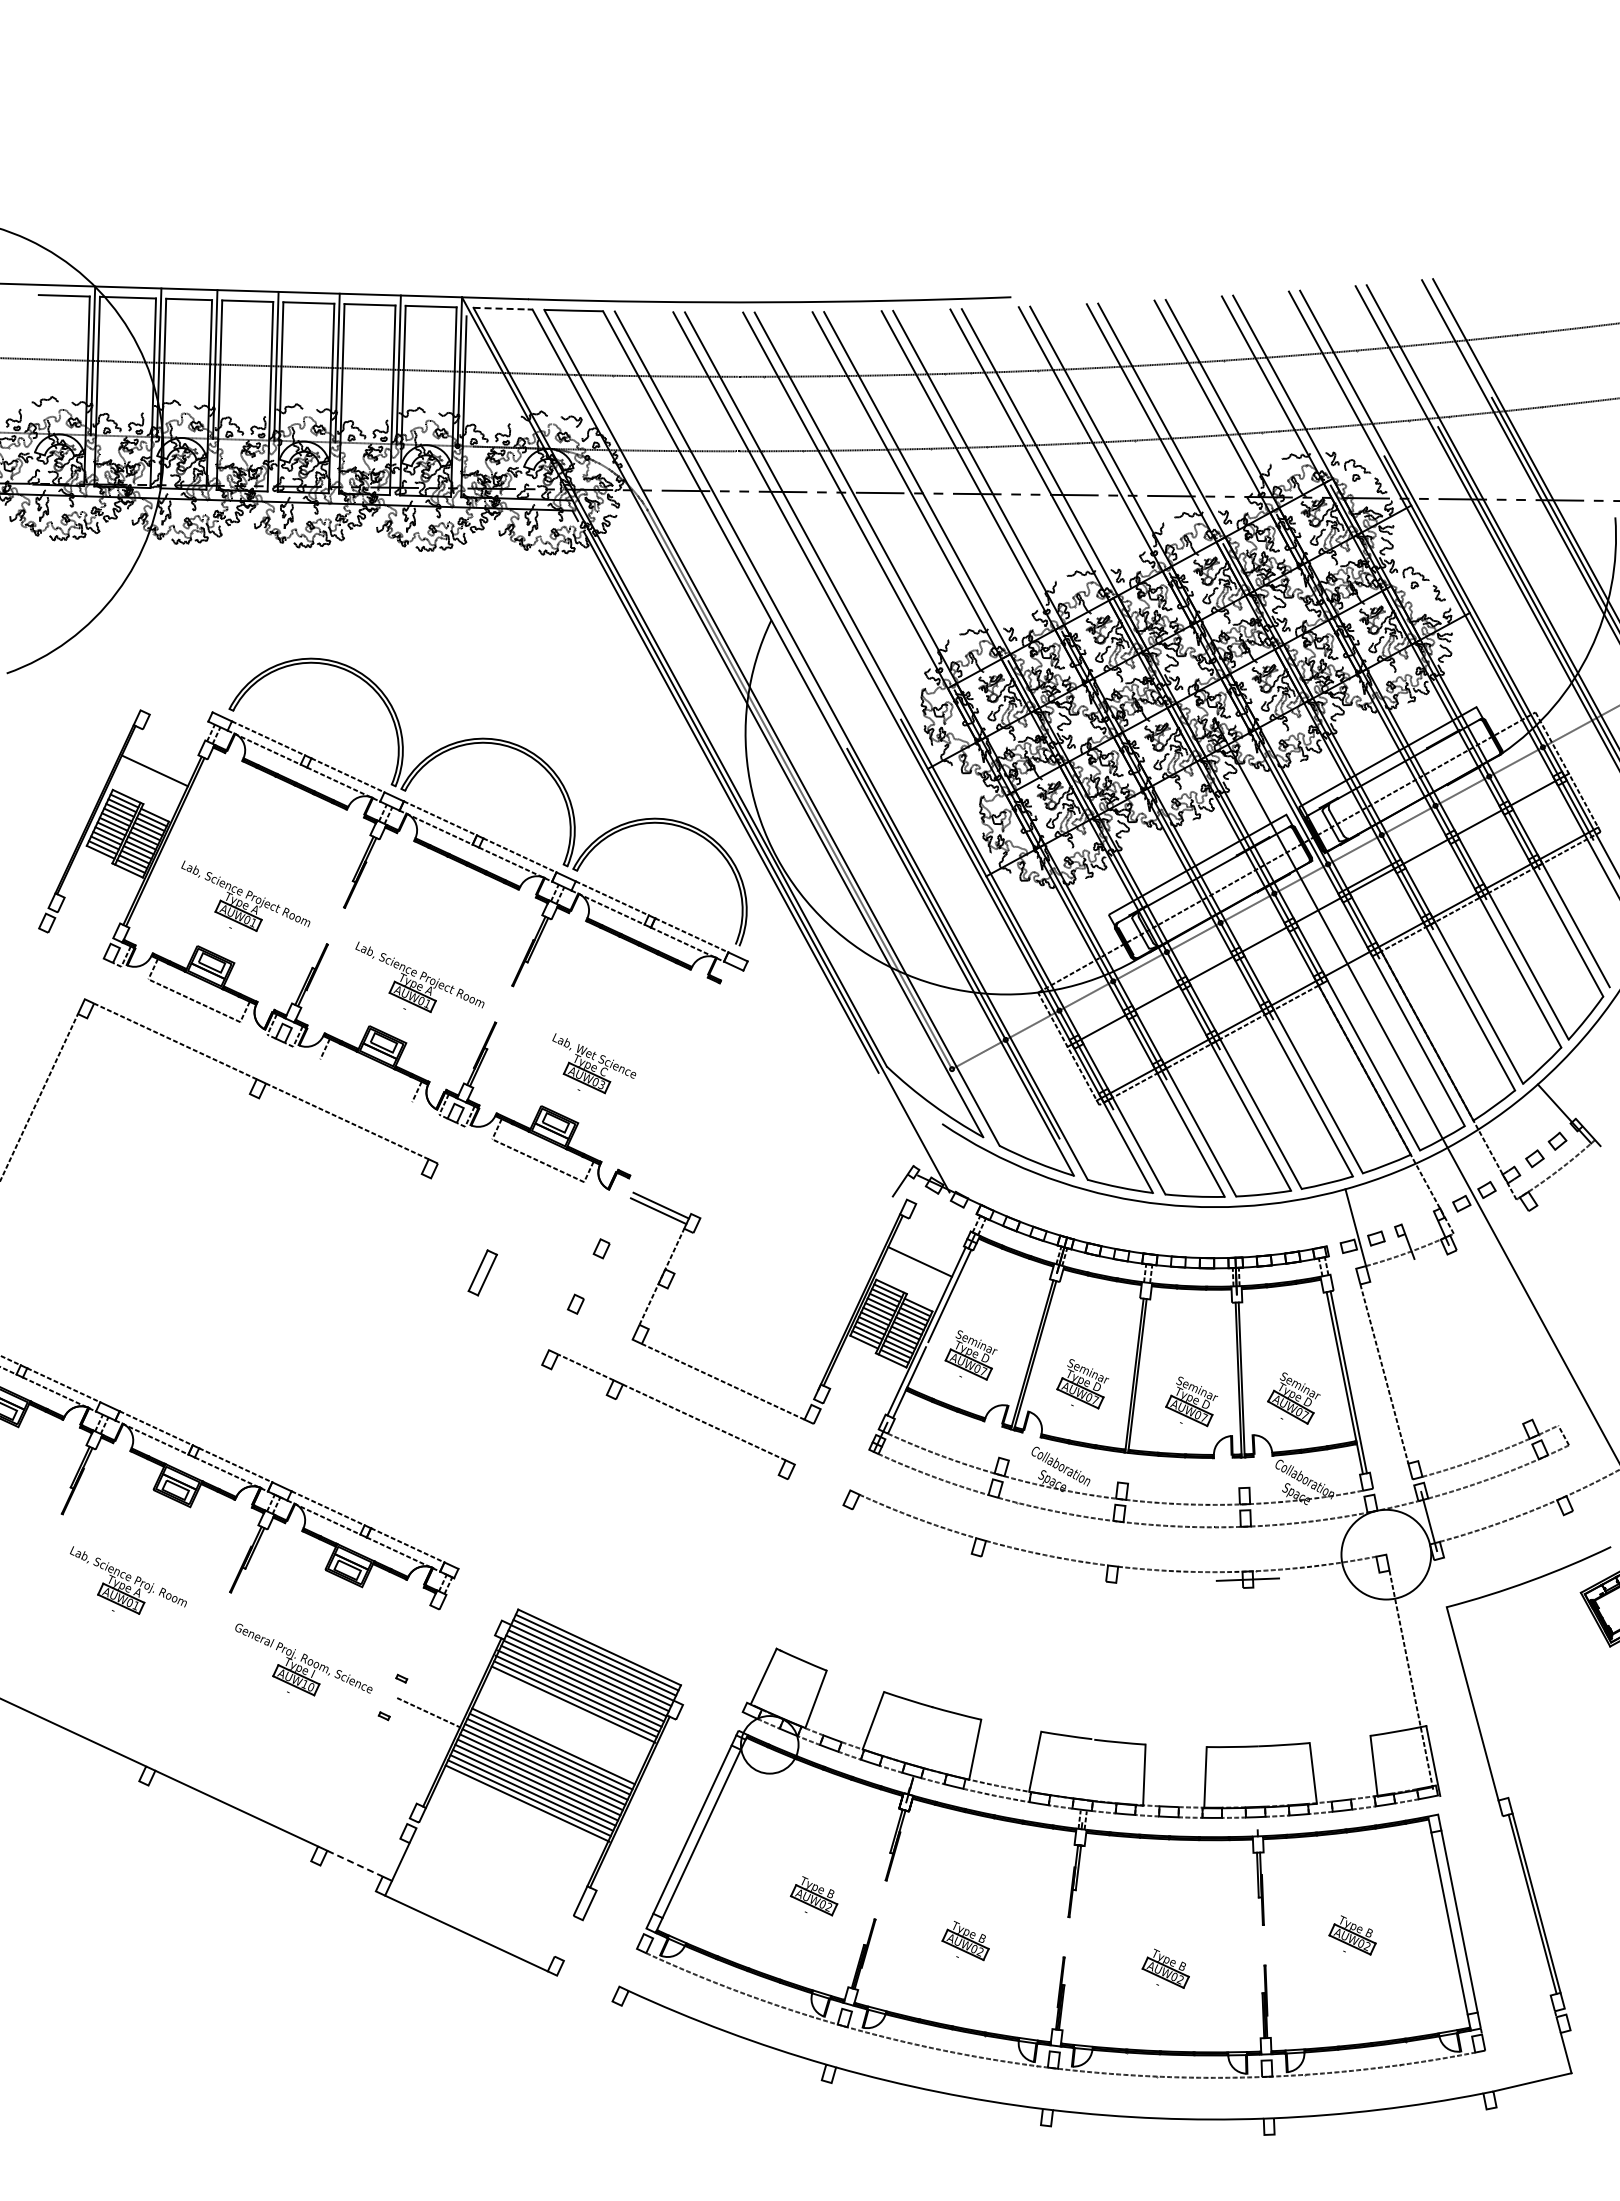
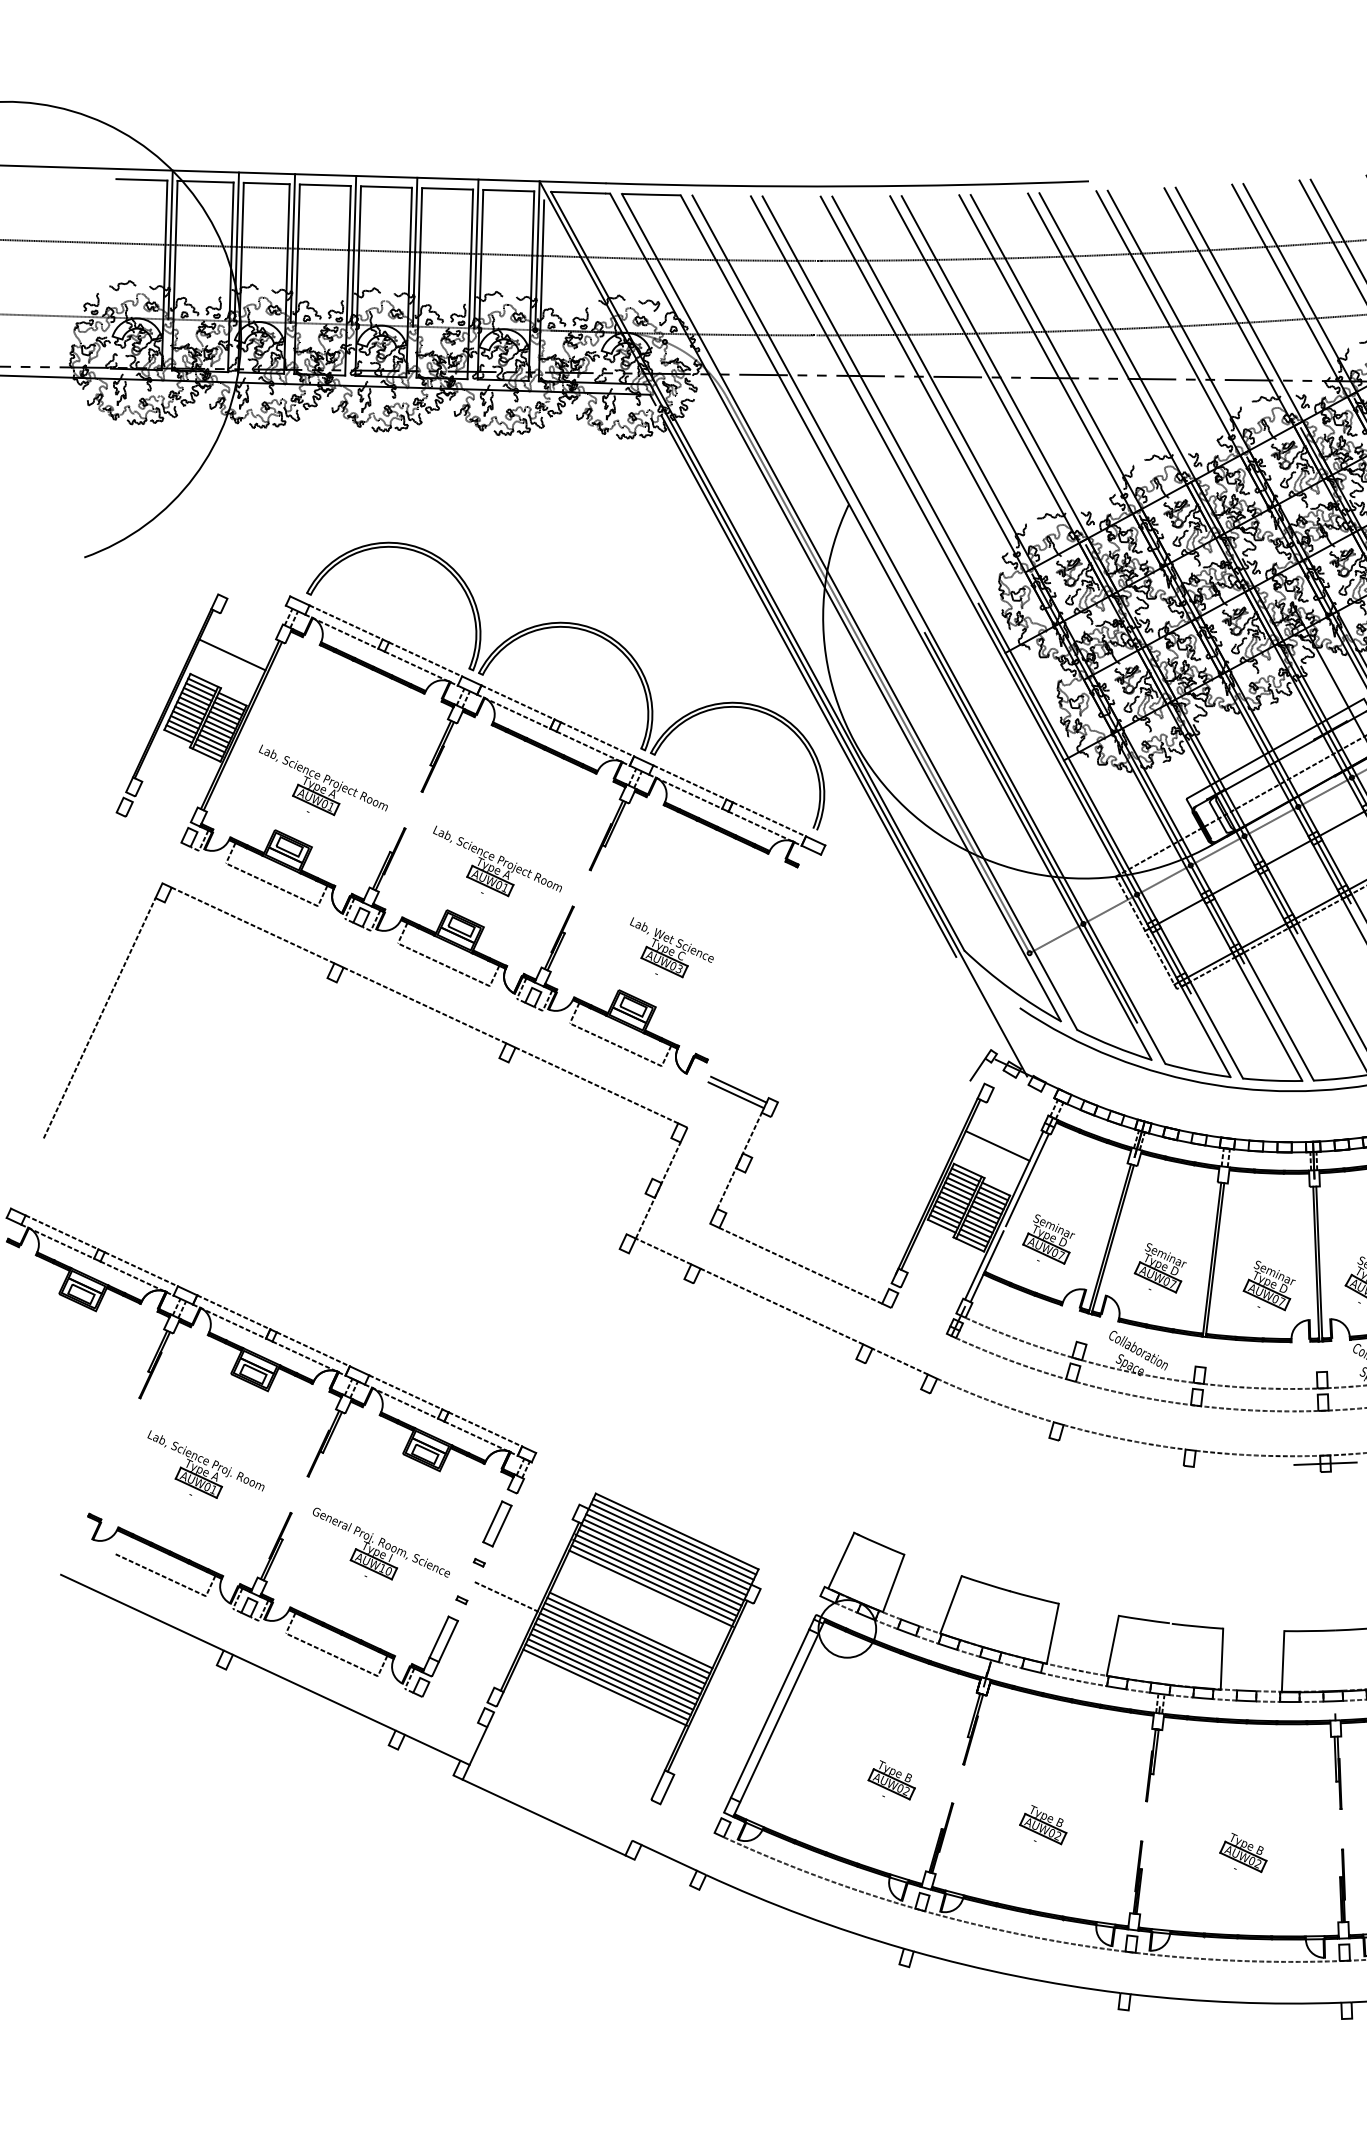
line: (501, 308) -> (579, 192), dashed -> solid
line: (366, 1080) -> (444, 964), added
line: (518, 1201) -> (596, 1085), added
part: (482, 1272) -> (497, 1523), moved
line: (580, 1306) -> (658, 1190), added
line: (822, 1477) -> (900, 1361), added
part: (195, 1720) -> (273, 1604), added
line: (355, 1863) -> (433, 1747), dashed -> solid
line: (591, 1973) -> (669, 1857), added

